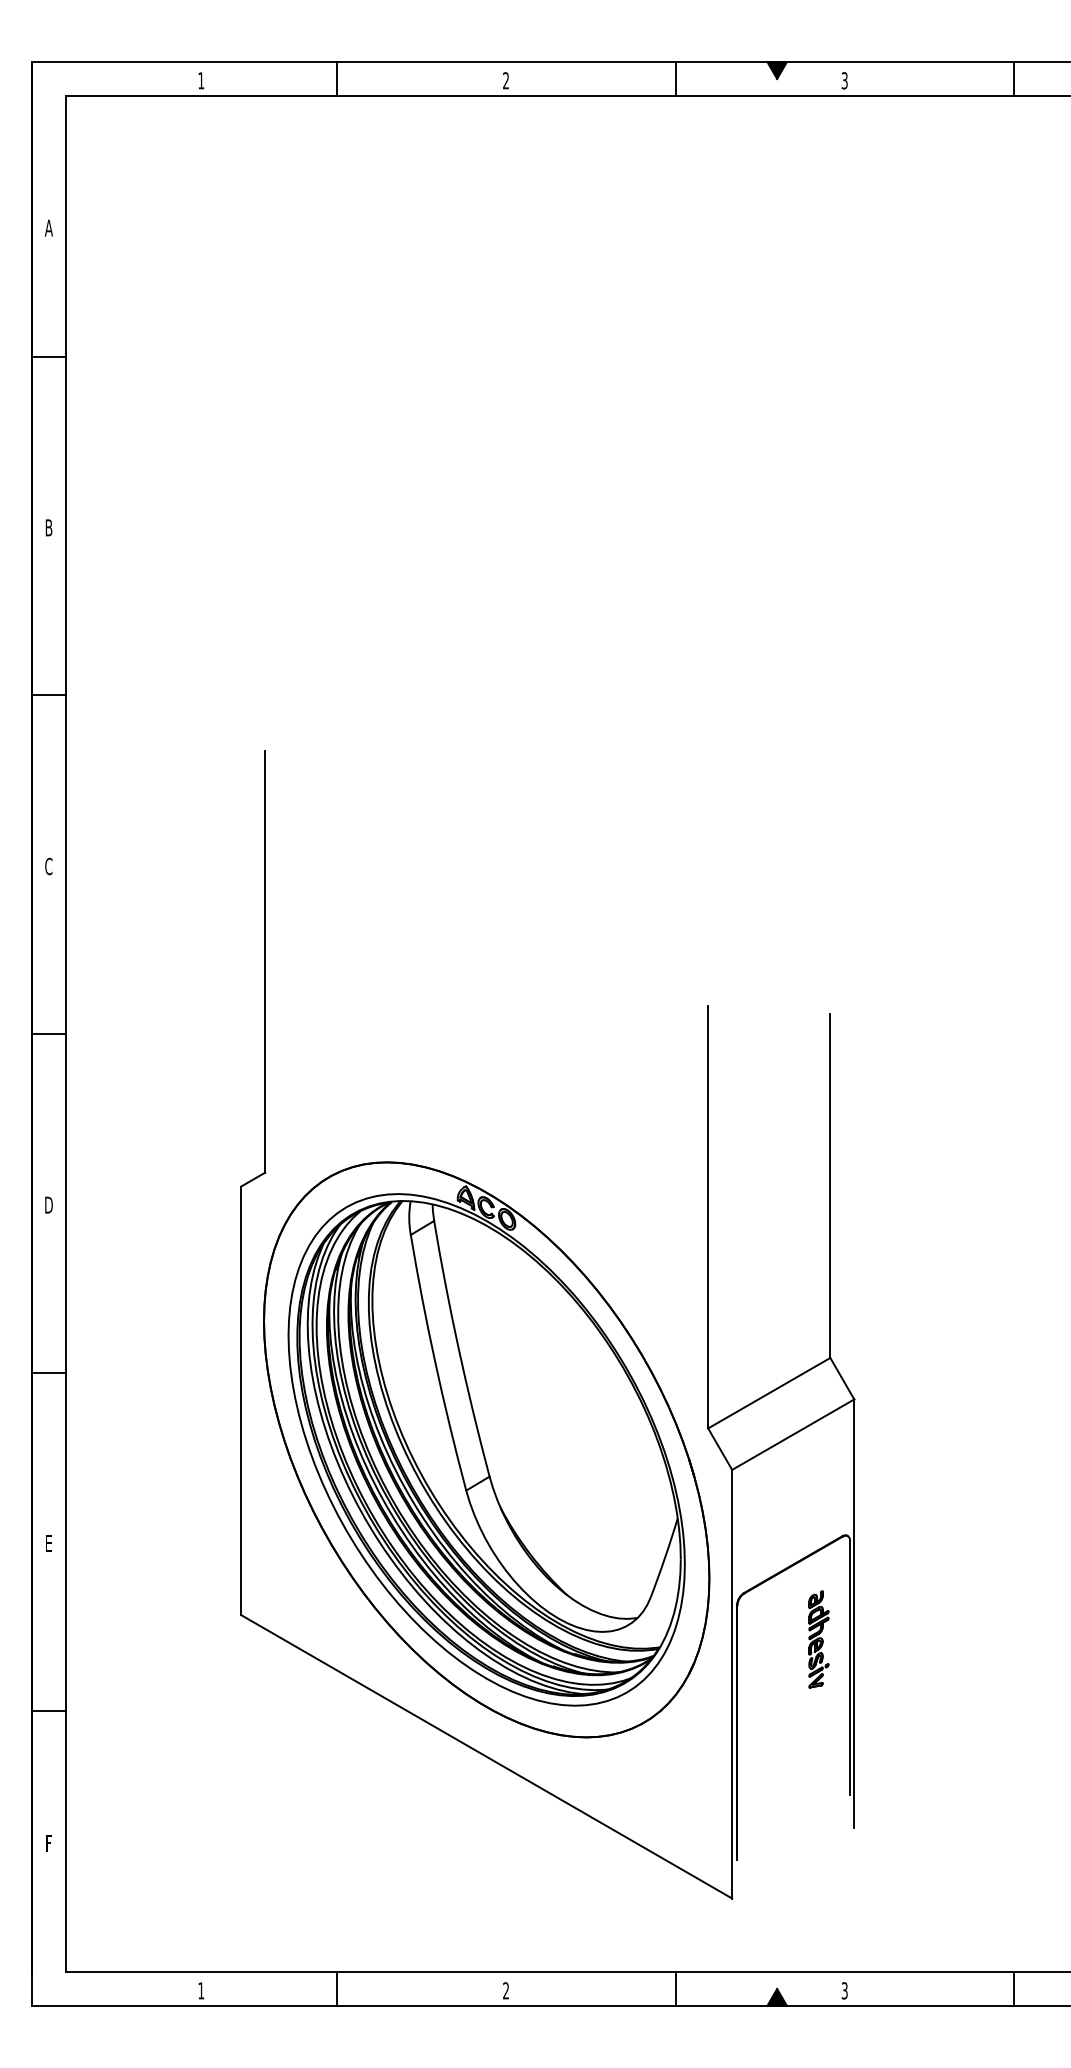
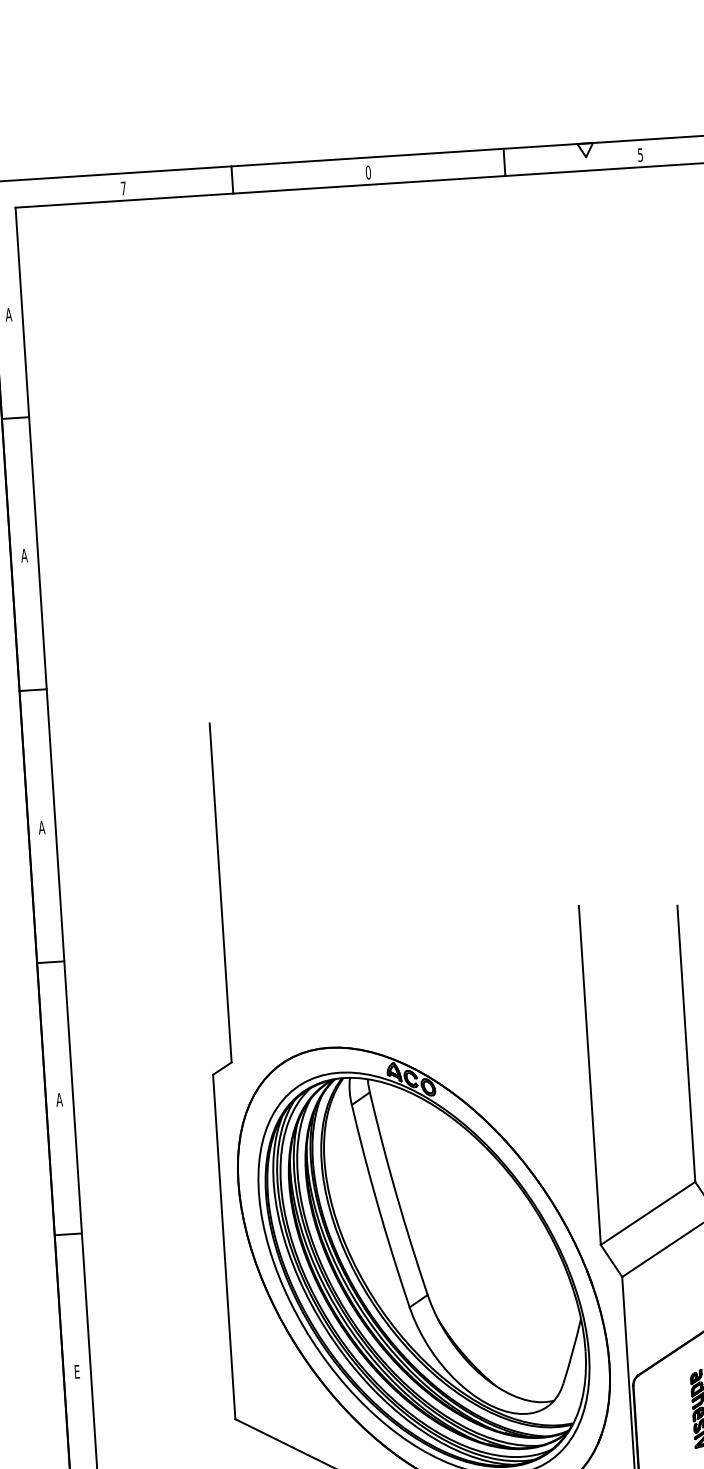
fill: (776, 70) -> (585, 150), removed
text: (201, 80) -> (123, 188), 1 -> 7
text: (506, 80) -> (368, 172), 2 -> 0
text: (844, 80) -> (640, 154), 3 -> 5
text: (48, 527) -> (23, 555), B -> A
text: (48, 866) -> (41, 827), C -> A
text: (48, 1204) -> (59, 1099), D -> A

